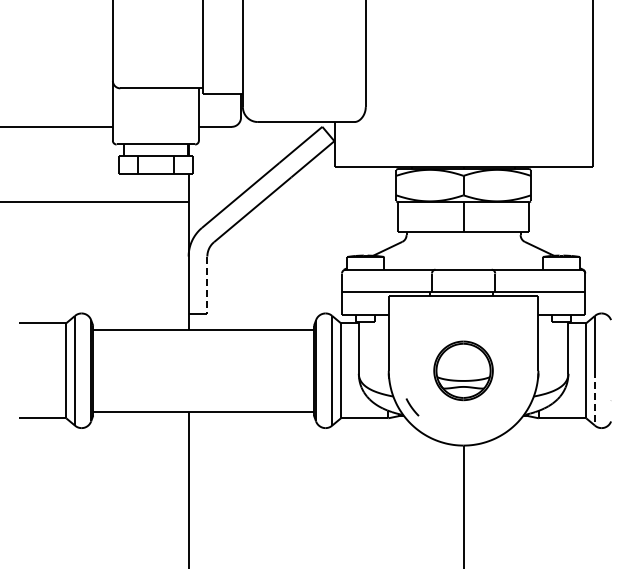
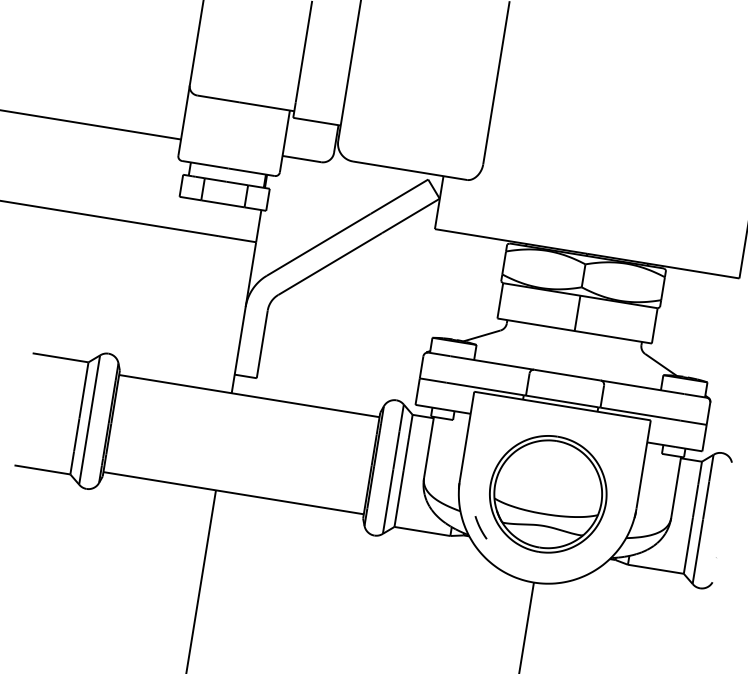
line: (207, 285) -> (262, 344), dashed -> solid
part: (463, 370) -> (548, 493), size x1.67
line: (594, 398) -> (697, 552), dashed -> solid

